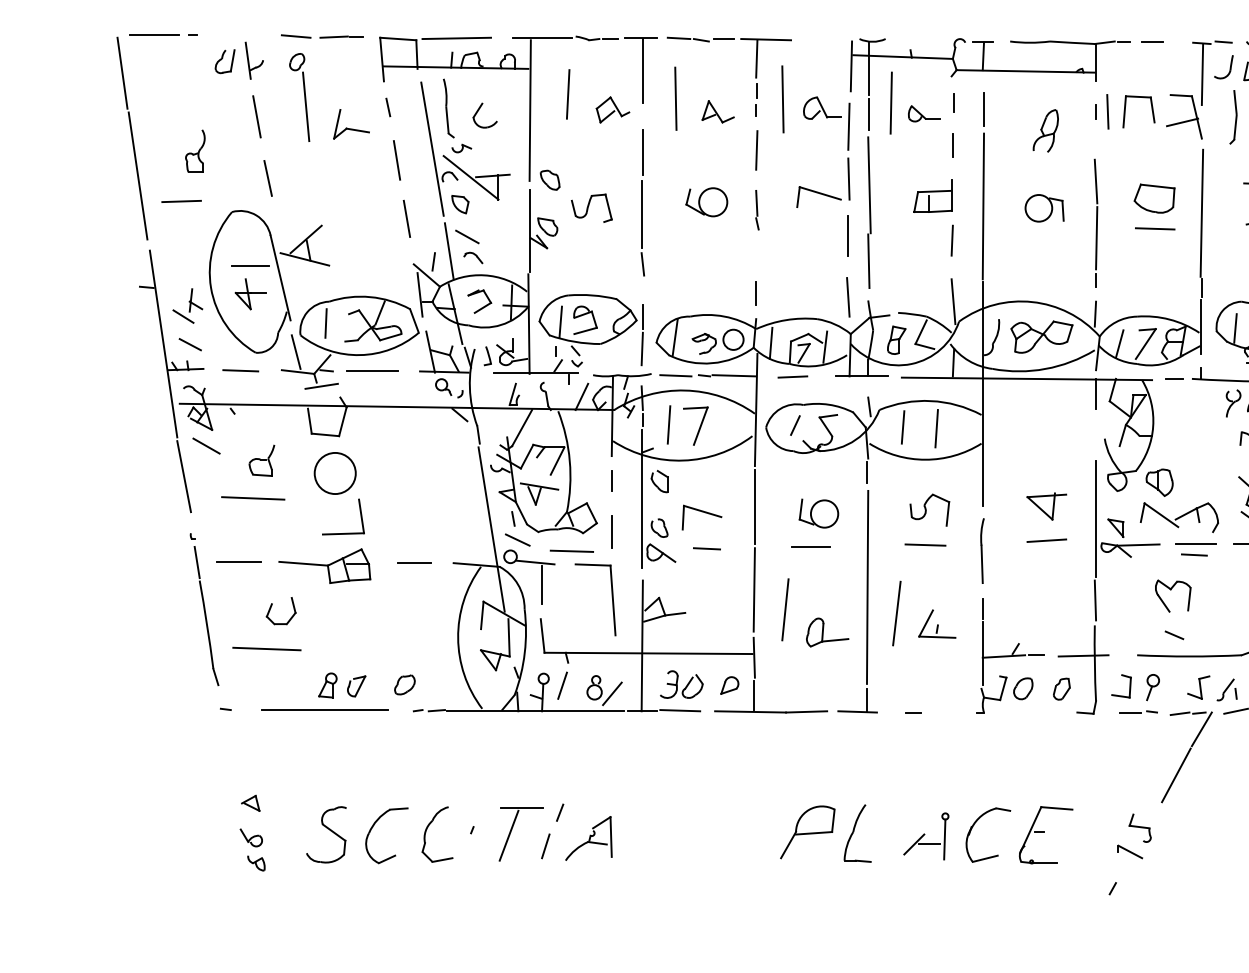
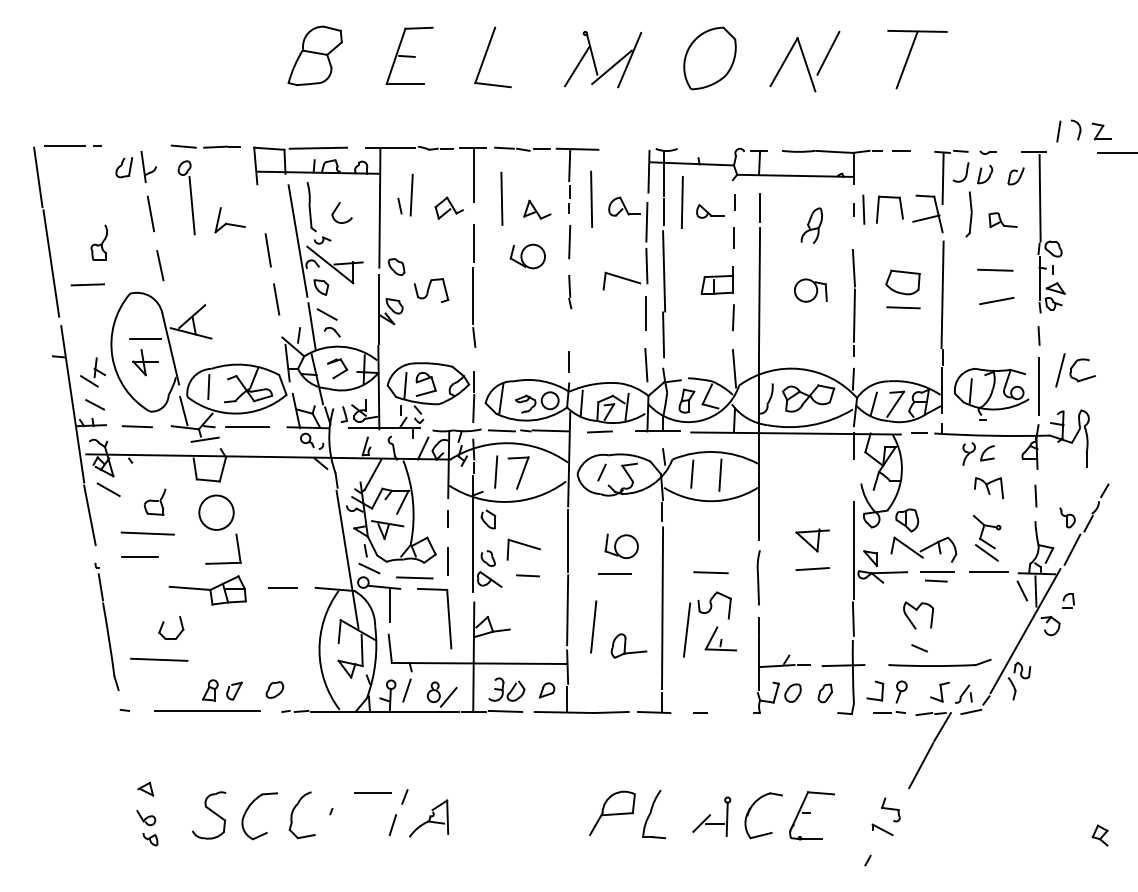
line: (387, 106) -> (399, 205), moved
part: (706, 202) -> (527, 256), moved
part: (929, 510) -> (714, 605), moved
line: (238, 561) -> (139, 556), moved
line: (508, 836) -> (361, 816), removed

